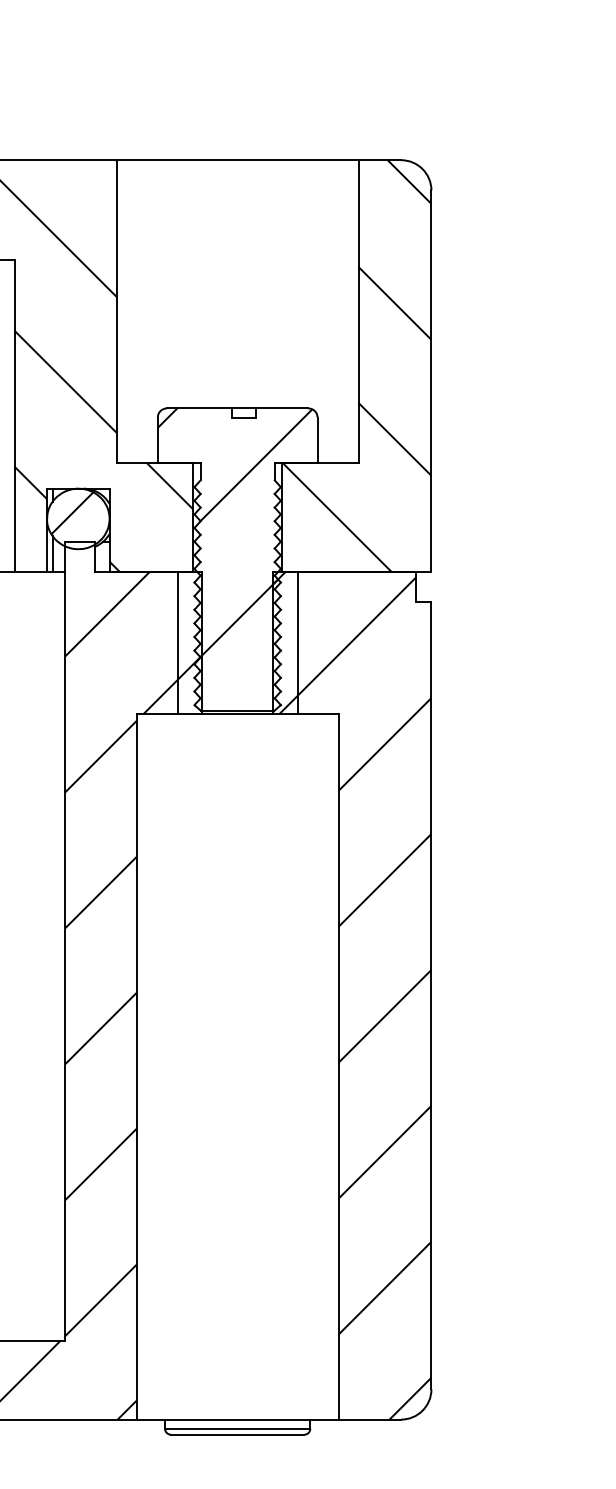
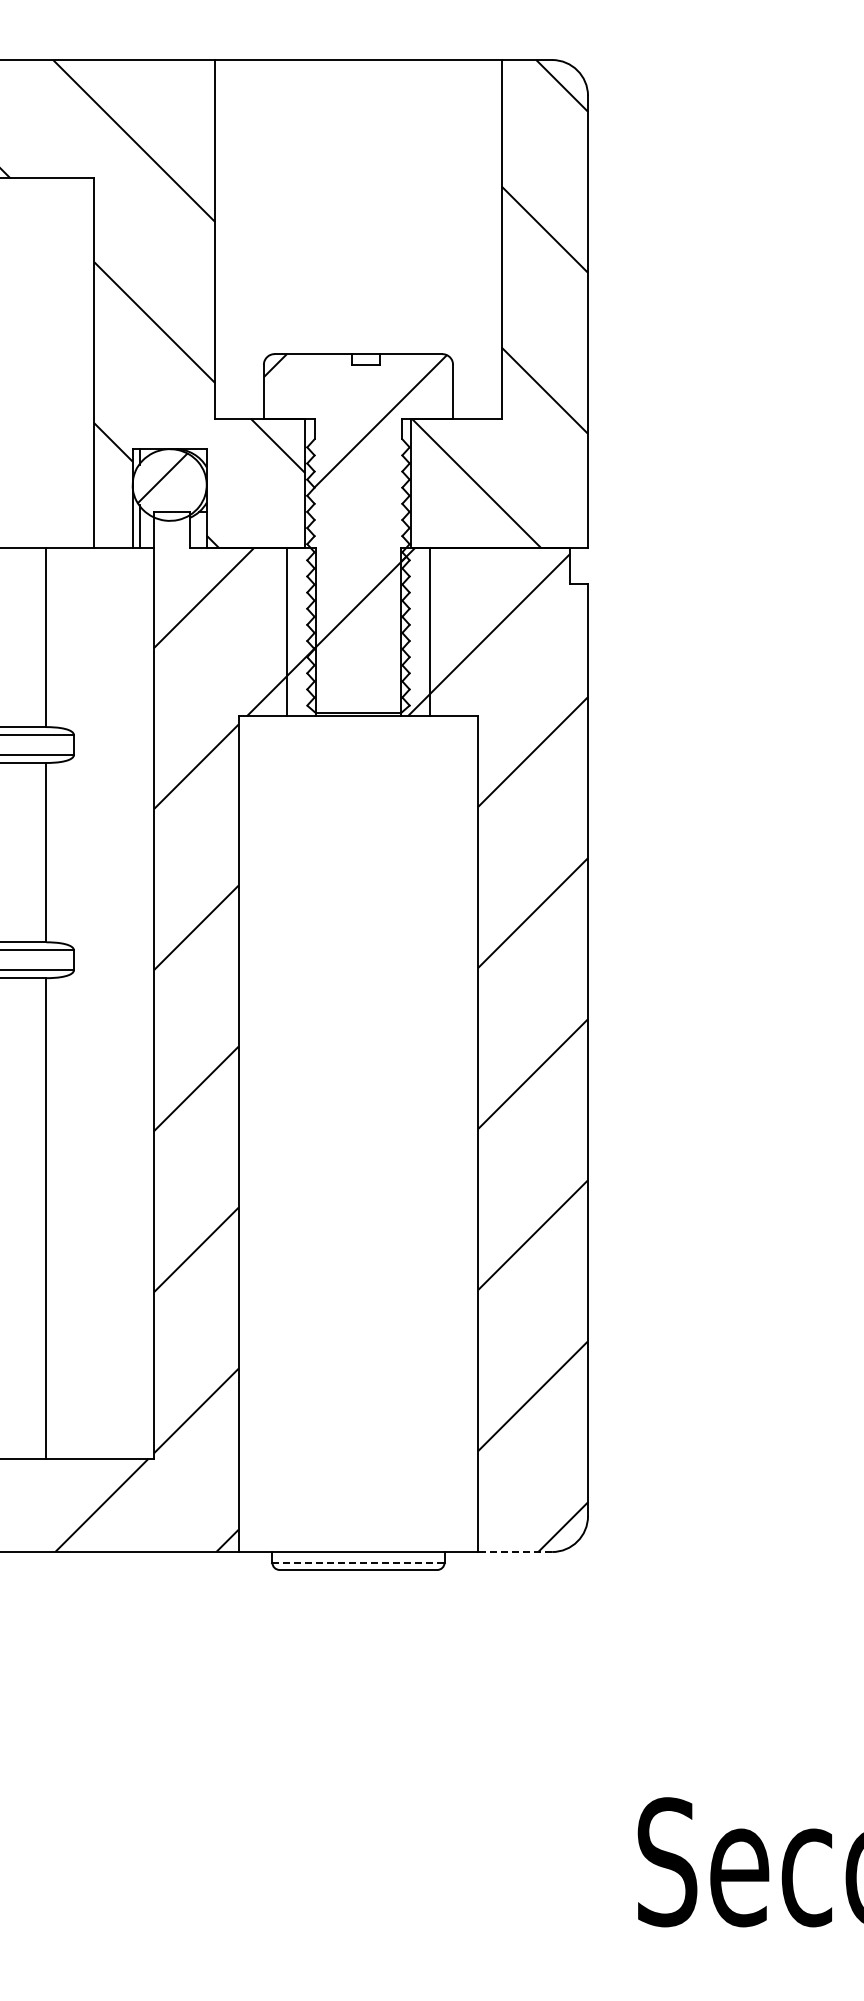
line: (370, 1420) -> (515, 1552), solid -> dashed
line: (237, 1428) -> (358, 1562), solid -> dashed

